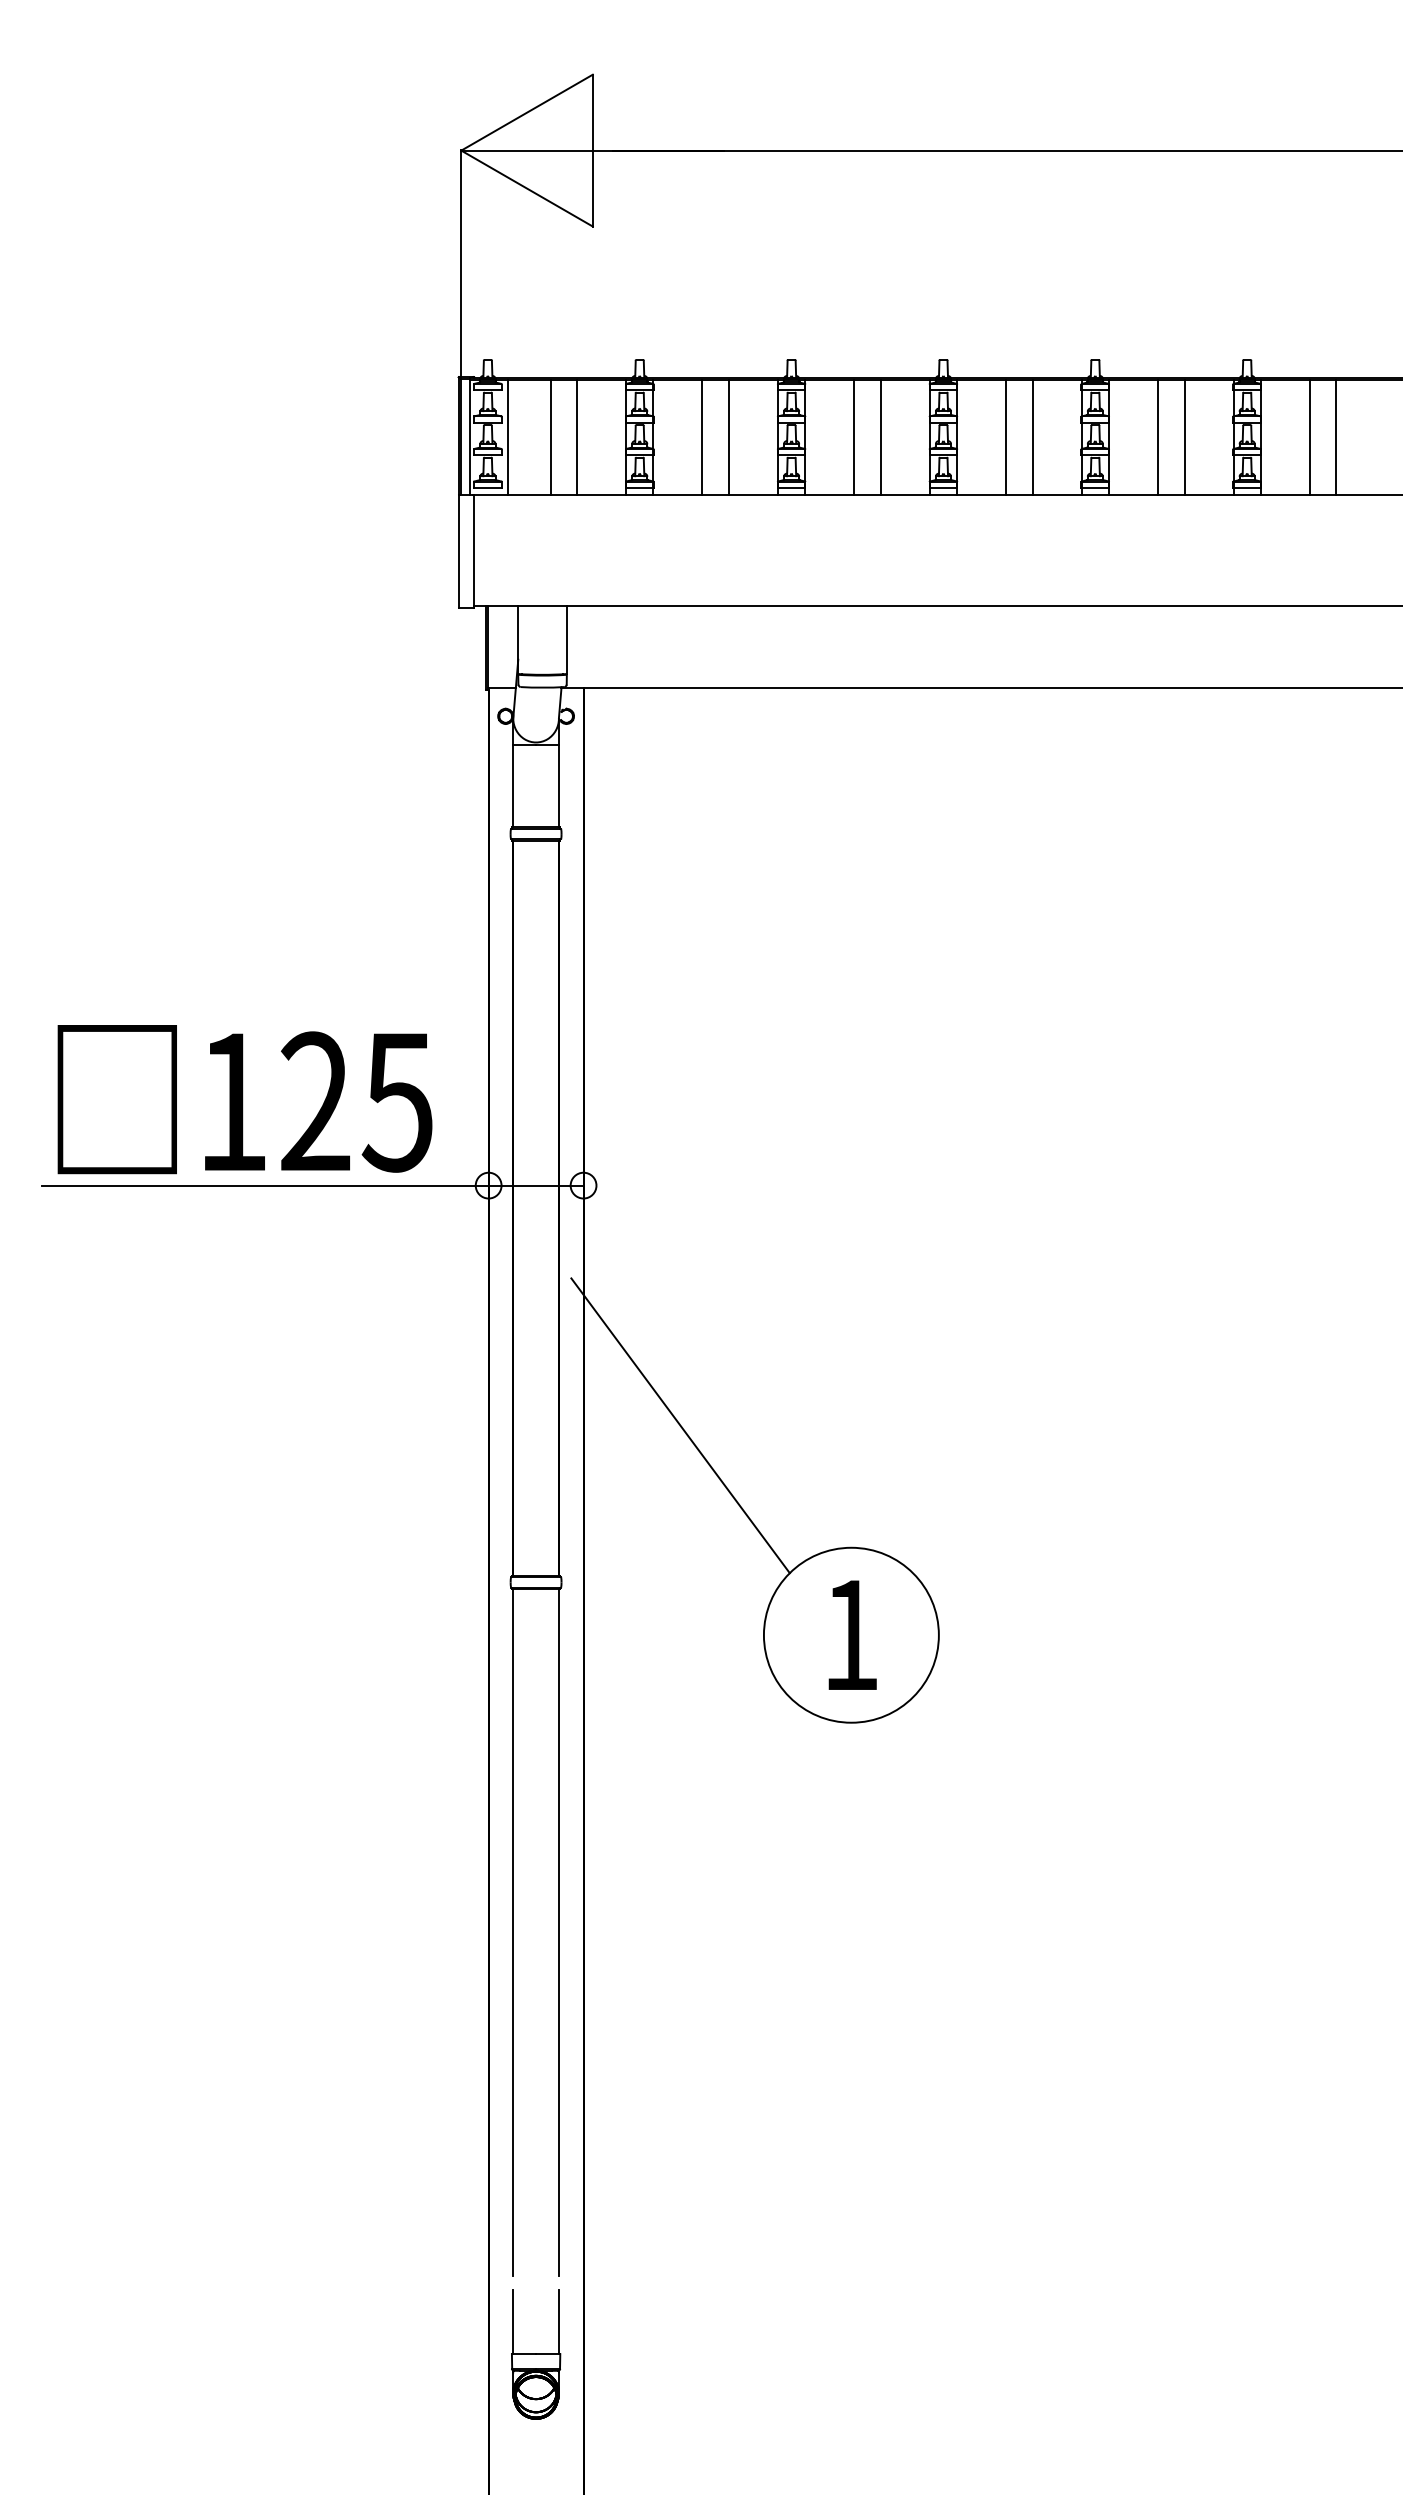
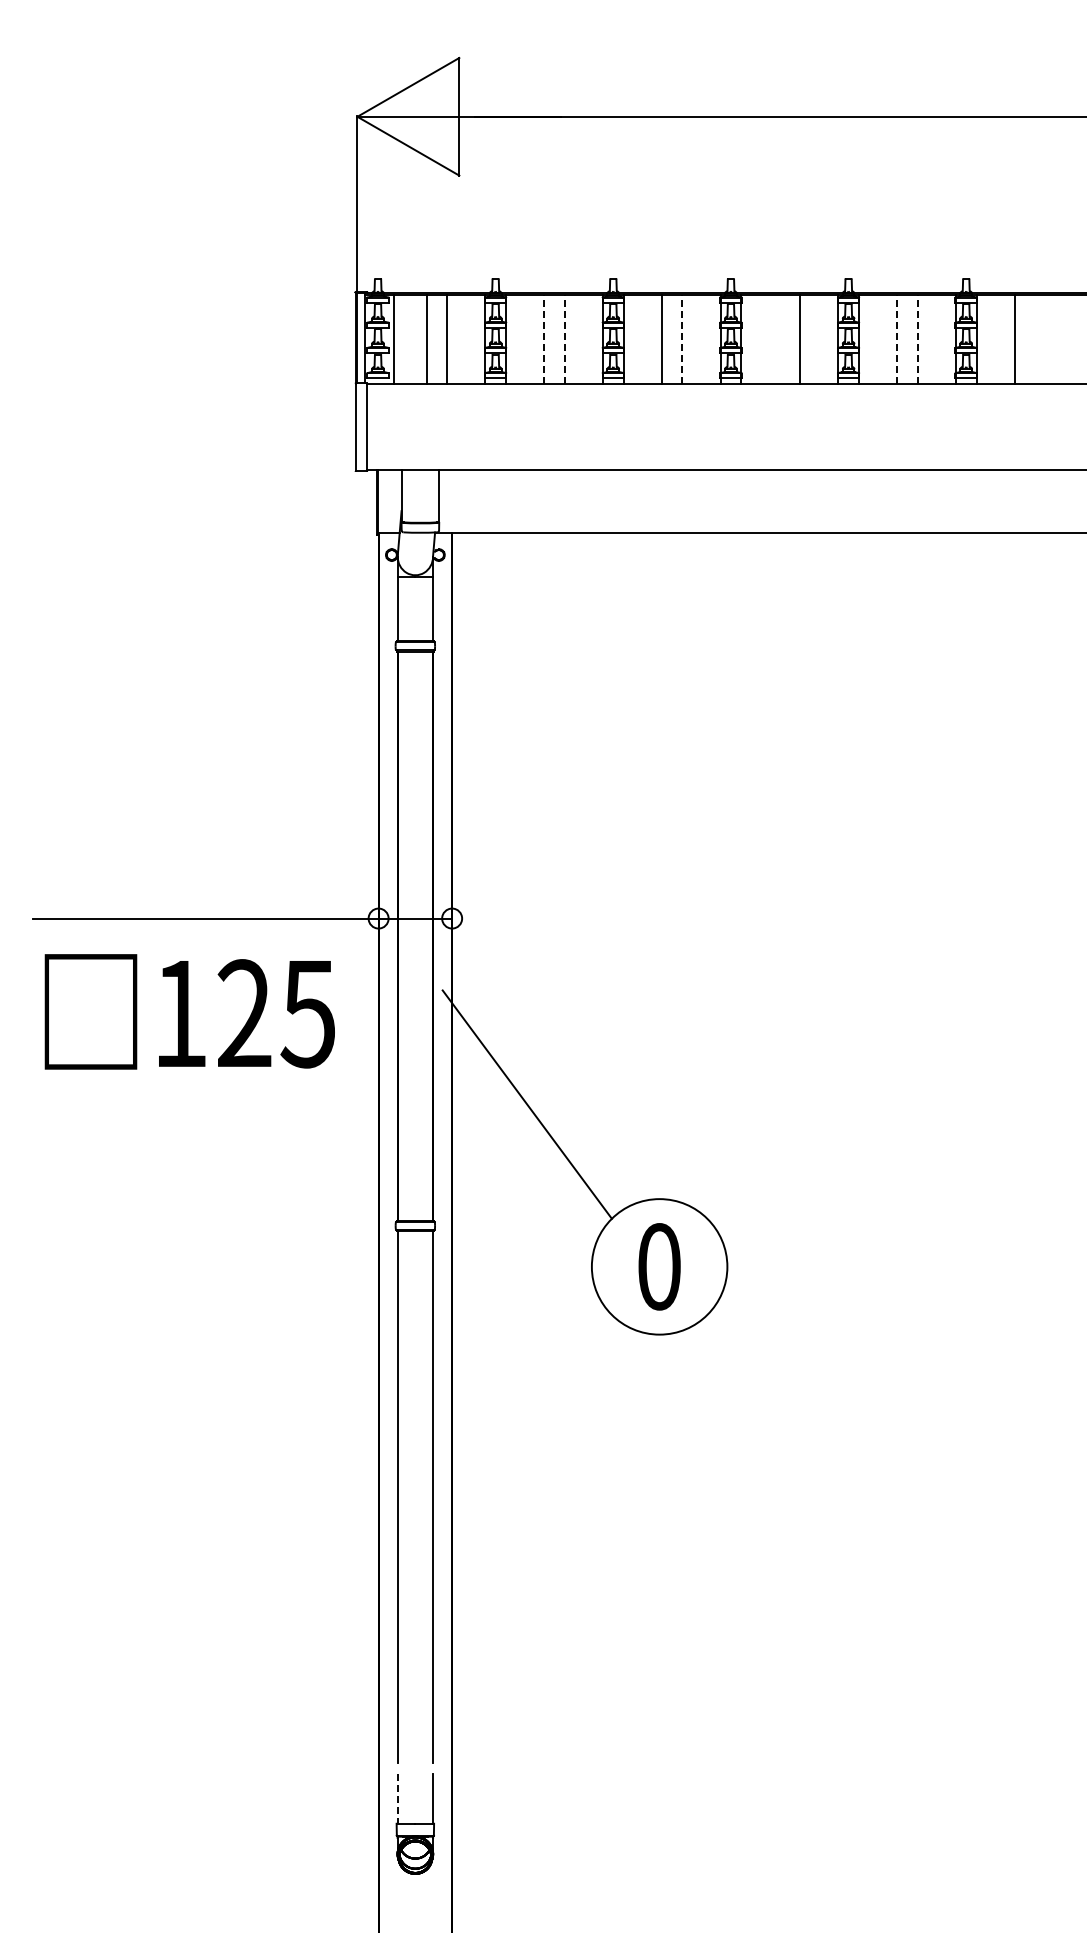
line: (1006, 436) -> (779, 338), removed
line: (1336, 436) -> (1035, 338), removed
line: (702, 438) -> (544, 339), solid -> dashed
line: (728, 438) -> (564, 339), solid -> dashed
line: (880, 438) -> (682, 339), solid -> dashed
line: (1158, 438) -> (897, 339), solid -> dashed
line: (1184, 438) -> (917, 339), solid -> dashed
text: (244, 1099) -> (189, 1011), moved
text: (851, 1634) -> (659, 1266), 1 -> 0
line: (513, 2321) -> (397, 1798), solid -> dashed

